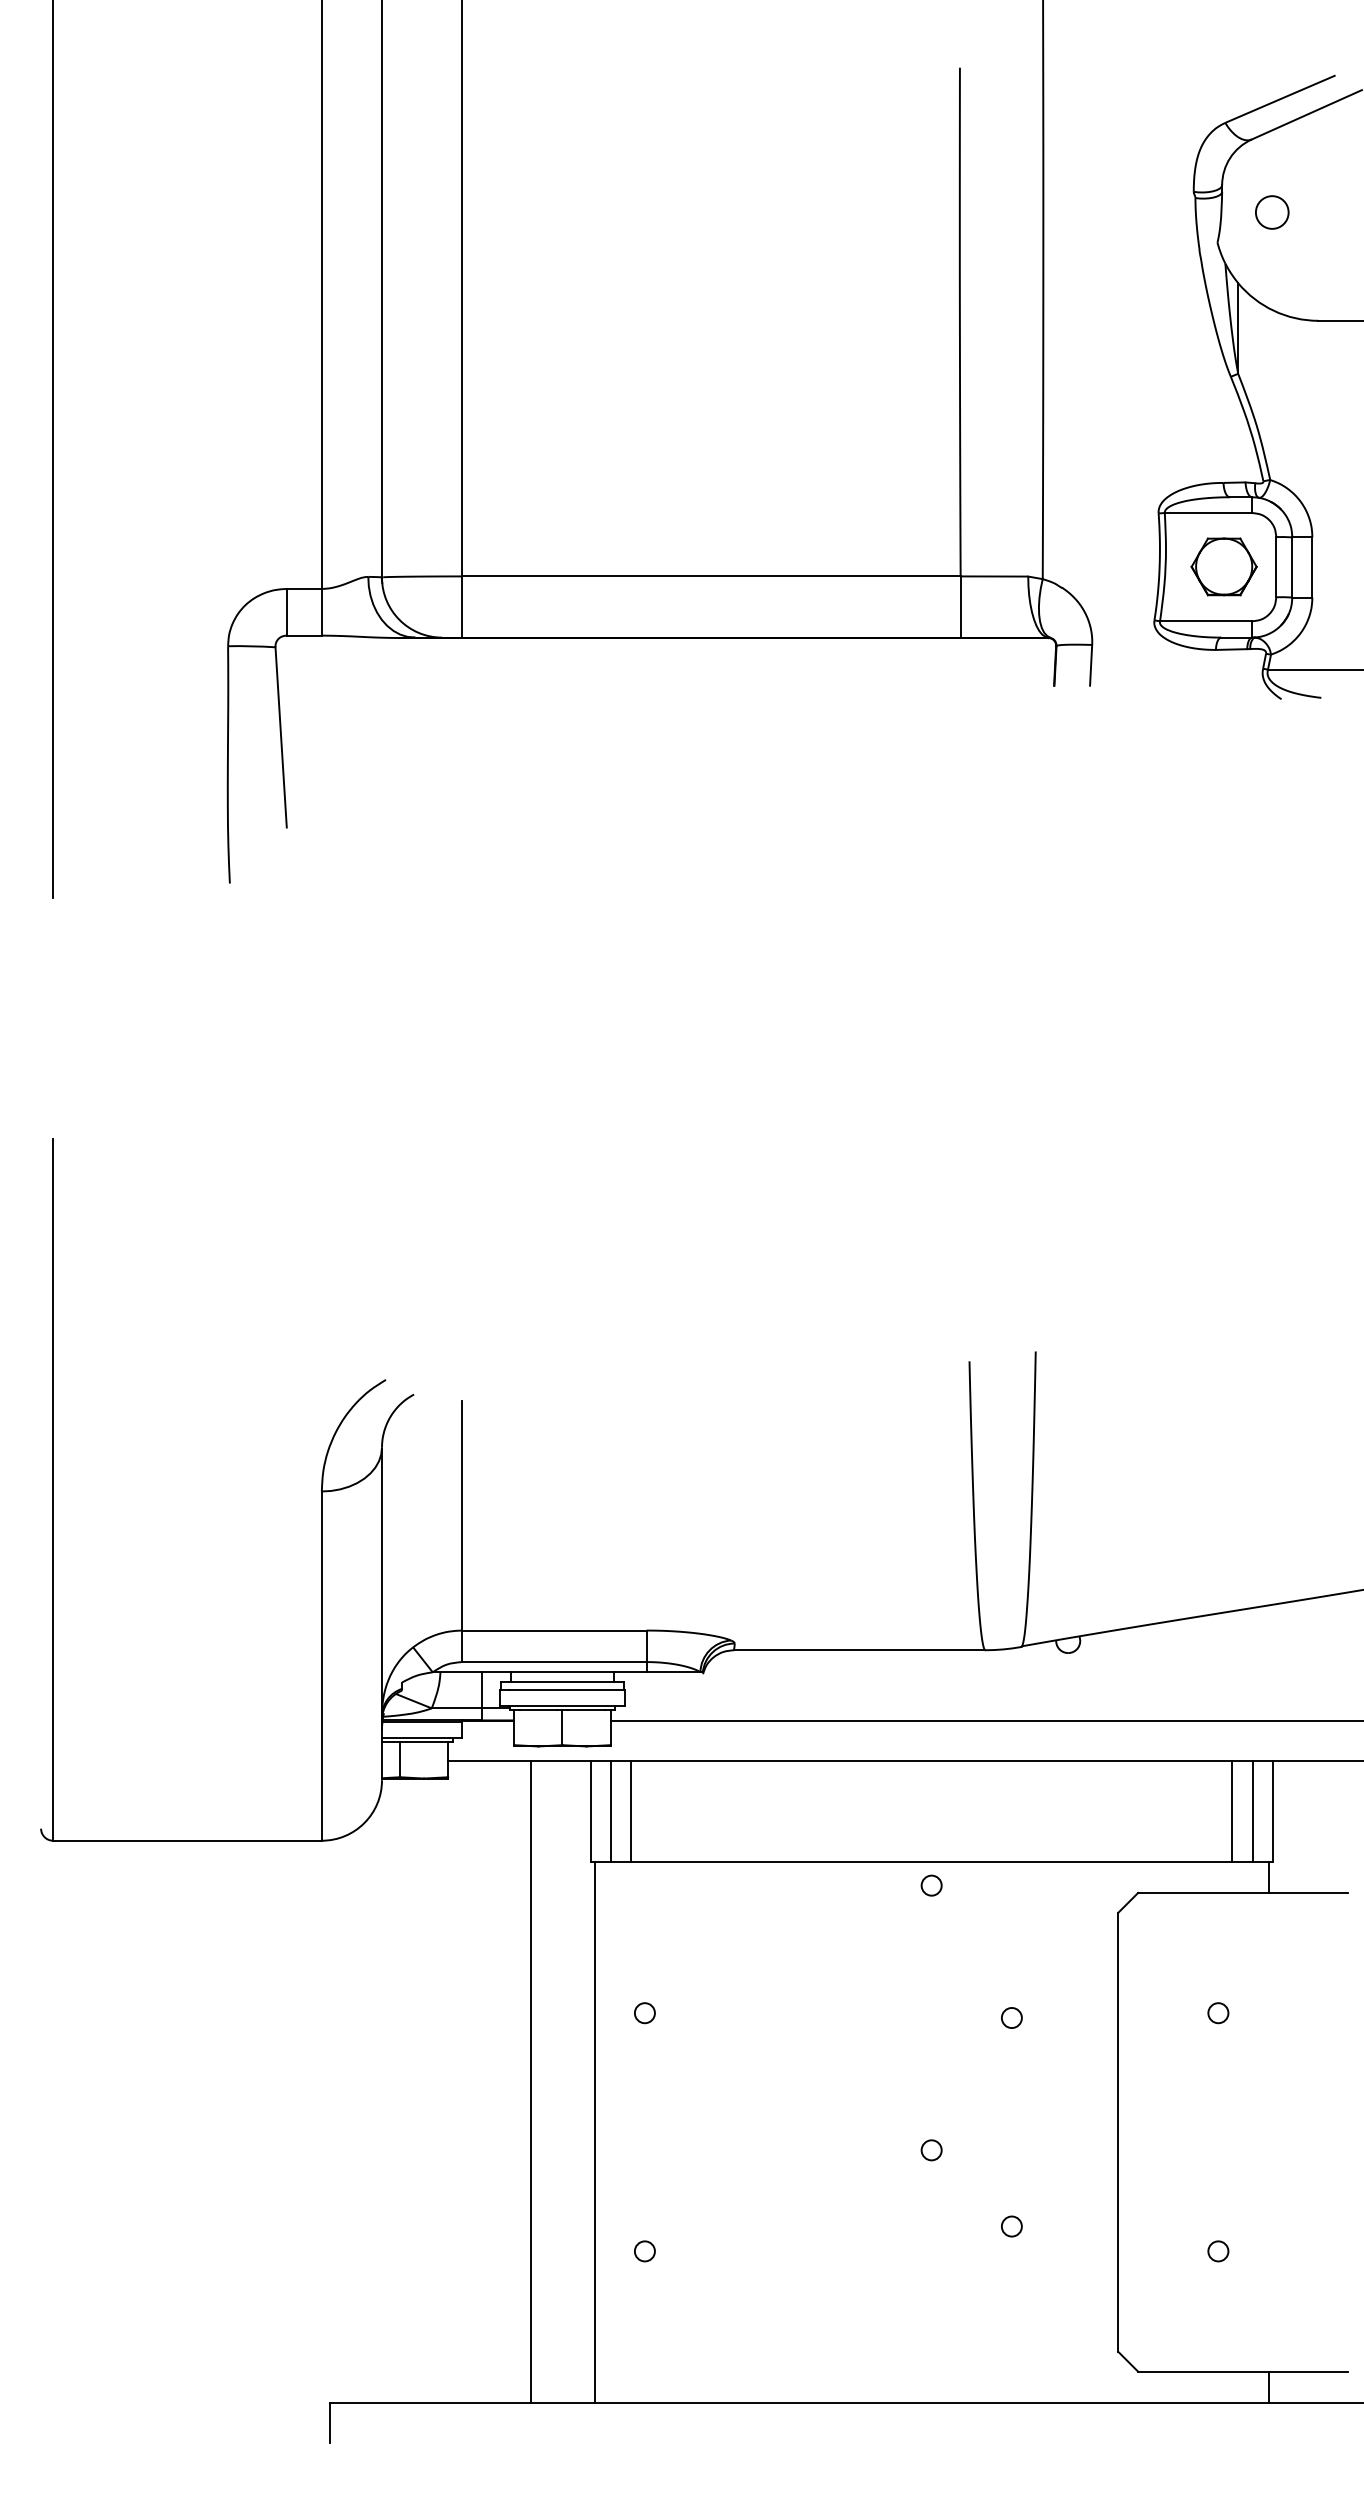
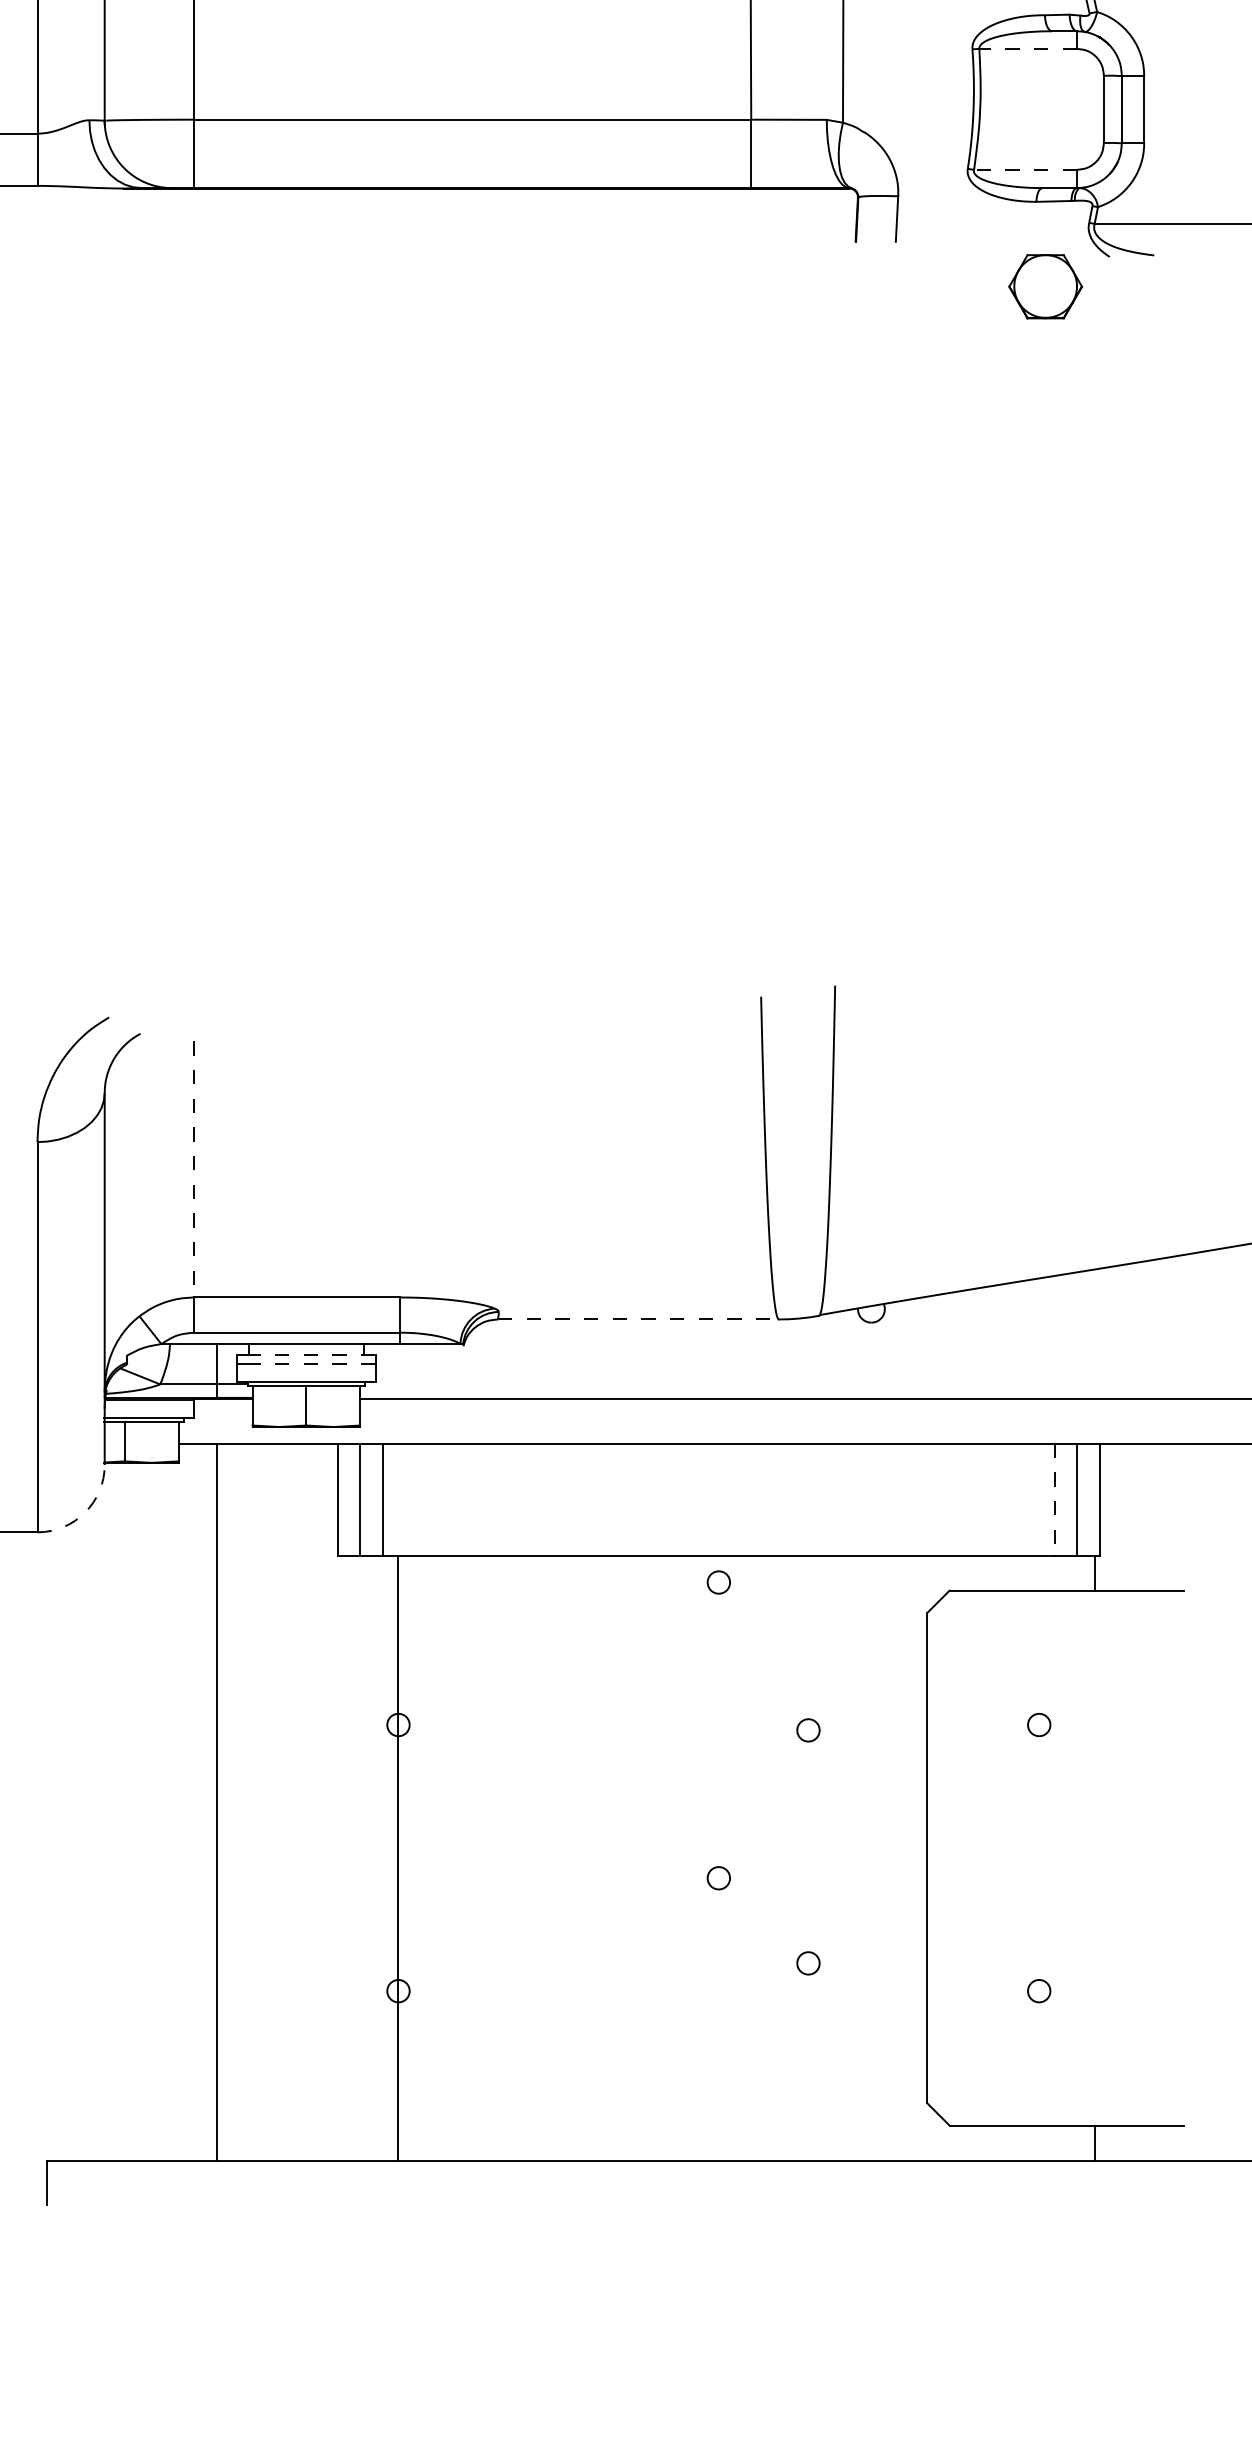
line: (1208, 513) -> (1028, 49), solid -> dashed
part: (1223, 566) -> (1044, 286), moved
line: (1205, 621) -> (1024, 170), solid -> dashed
line: (462, 1515) -> (194, 1168), solid -> dashed
line: (859, 1650) -> (638, 1319), solid -> dashed
line: (566, 1682) -> (310, 1355), solid -> dashed
line: (566, 1690) -> (310, 1364), solid -> dashed
line: (1232, 1811) -> (1054, 1499), solid -> dashed
arc: (364, 1823) -> (85, 1513), solid -> dashed
line: (530, 2082) -> (217, 1802), moved
line: (594, 2132) -> (398, 1858), moved

